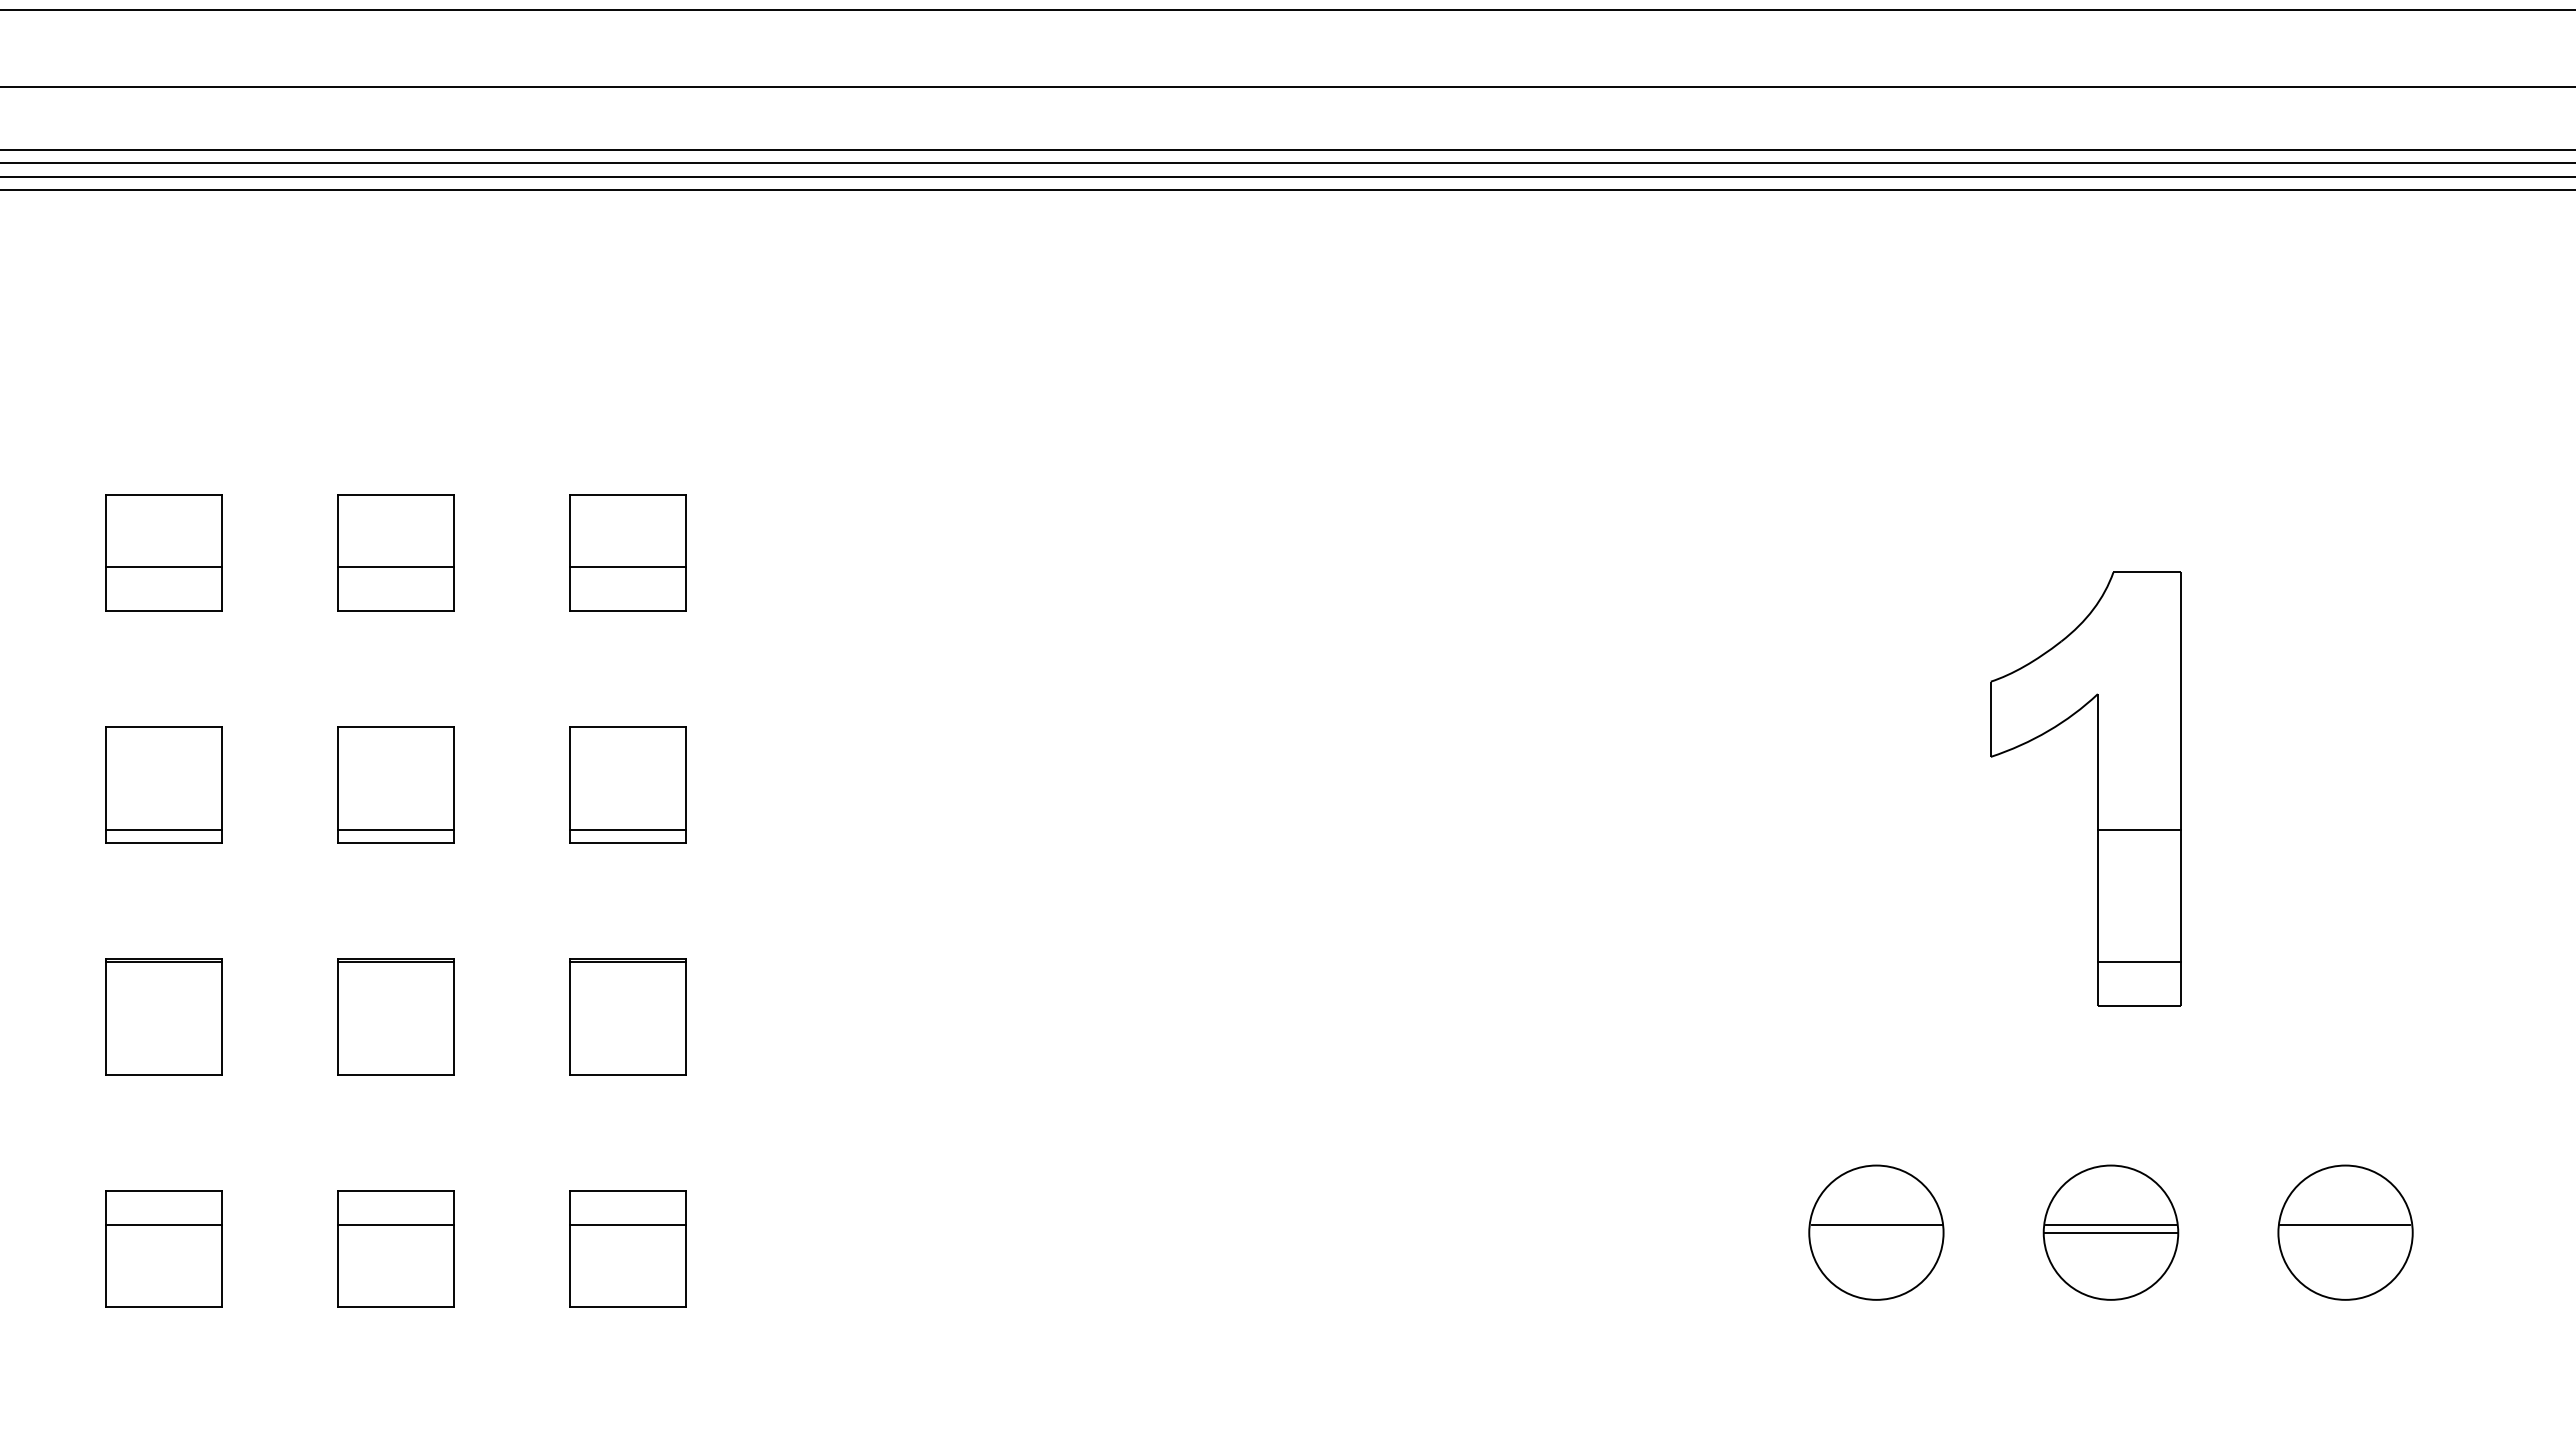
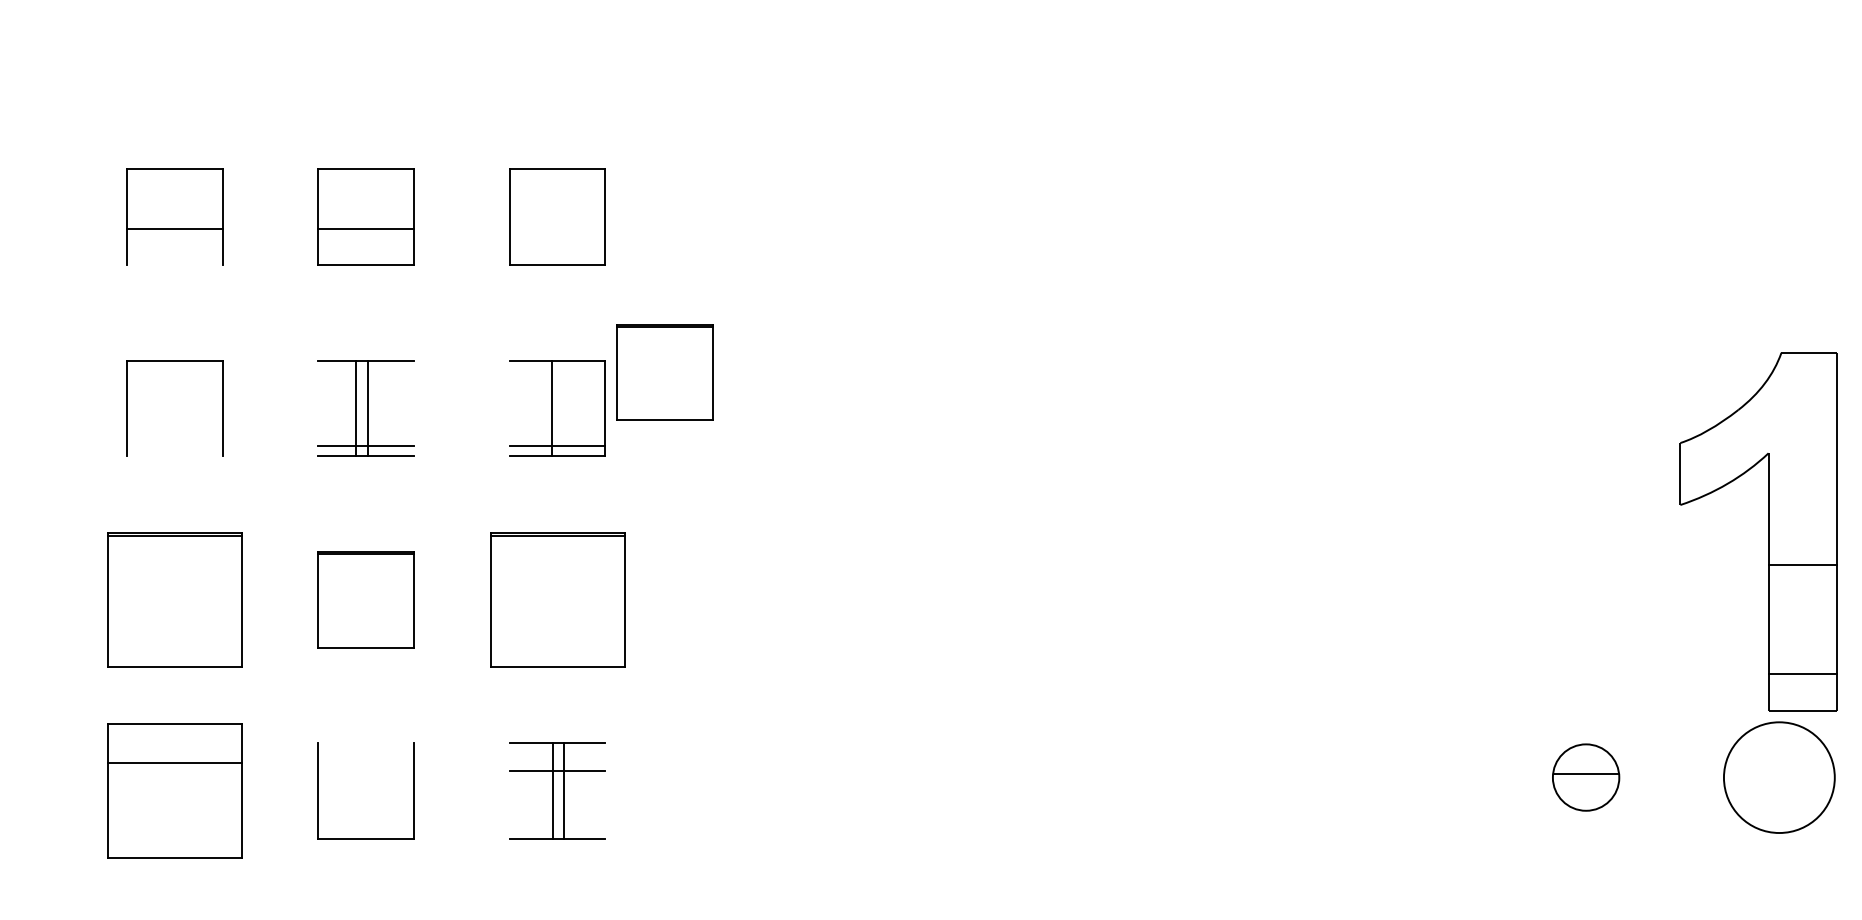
line: (628, 566) -> (557, 228), removed
line: (163, 610) -> (174, 264), removed
part: (758, 740) -> (664, 372), added
line: (337, 784) -> (367, 408), moved
line: (454, 784) -> (356, 408), moved
line: (570, 784) -> (551, 408), moved
part: (2097, 788) -> (1768, 531), moved
line: (163, 830) -> (174, 446), removed
line: (163, 842) -> (174, 456), removed
part: (163, 1016) -> (174, 599), size x1.4
part: (627, 1016) -> (556, 599), size x1.4
line: (395, 1191) -> (365, 743), removed
line: (395, 1225) -> (365, 771), removed
line: (2111, 1225) -> (1779, 771), removed
part: (1876, 1232) -> (1586, 777), size x0.6
line: (2110, 1232) -> (1778, 777), removed
part: (163, 1248) -> (174, 790), size x1.4
line: (570, 1249) -> (564, 791), moved
line: (686, 1249) -> (553, 791), moved

